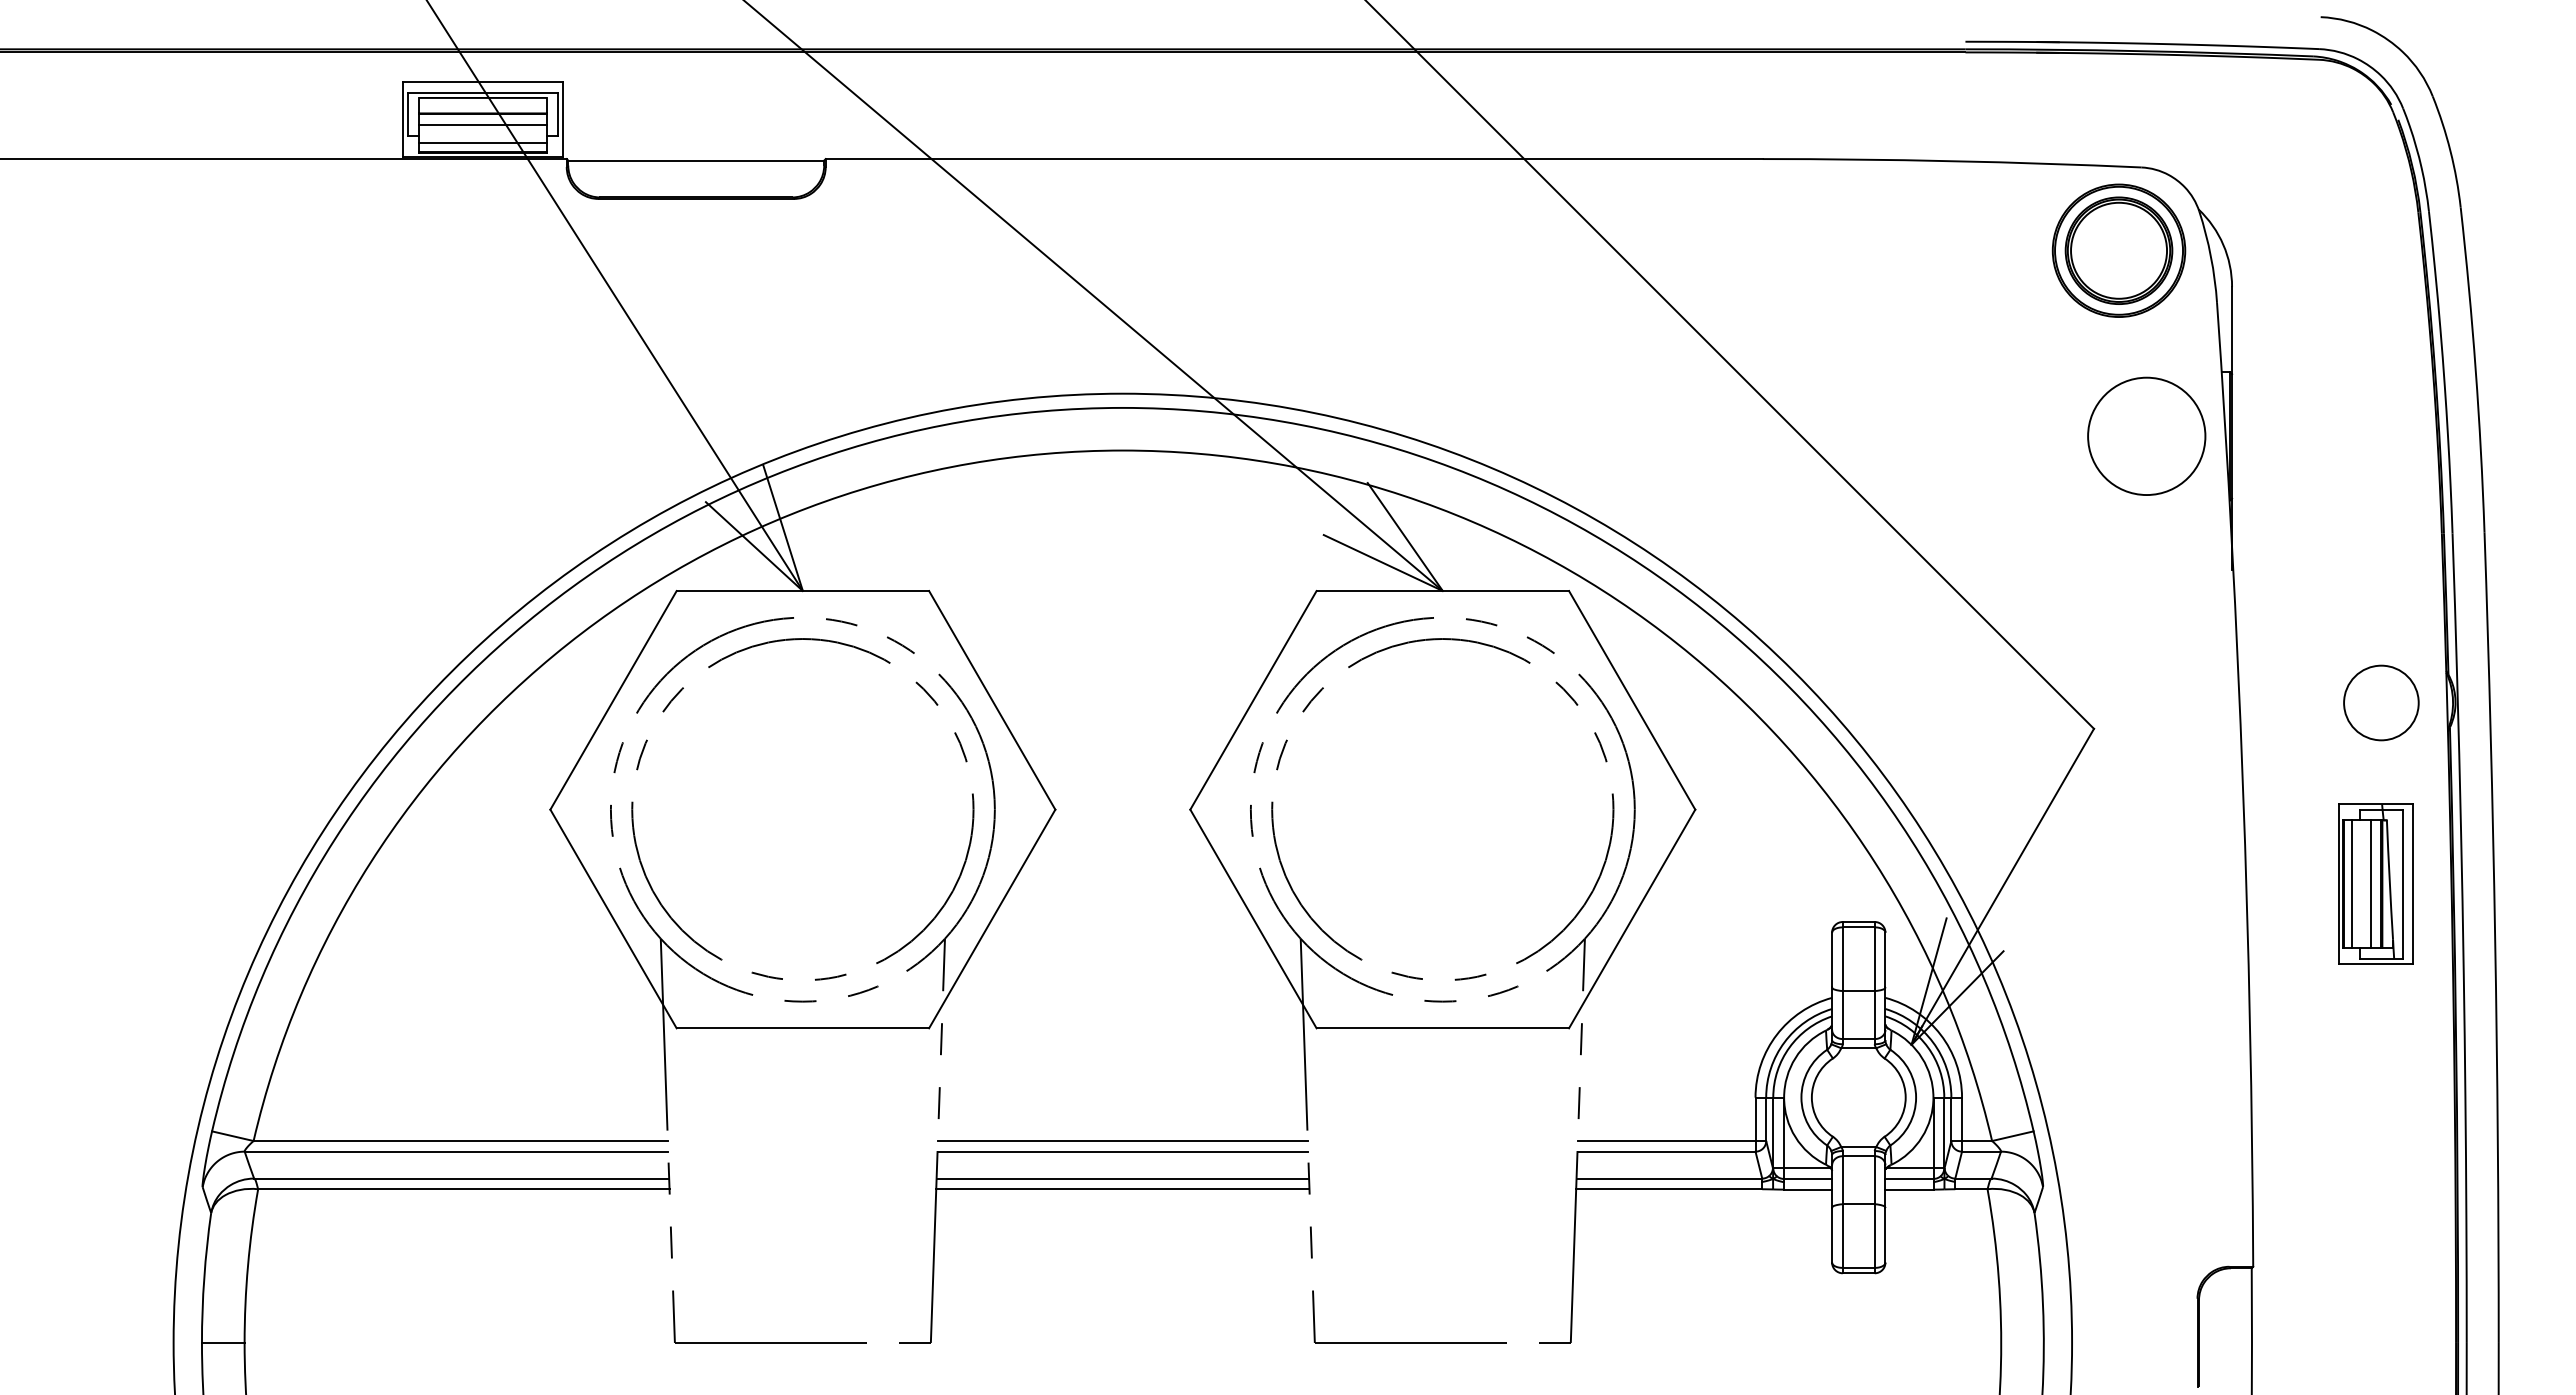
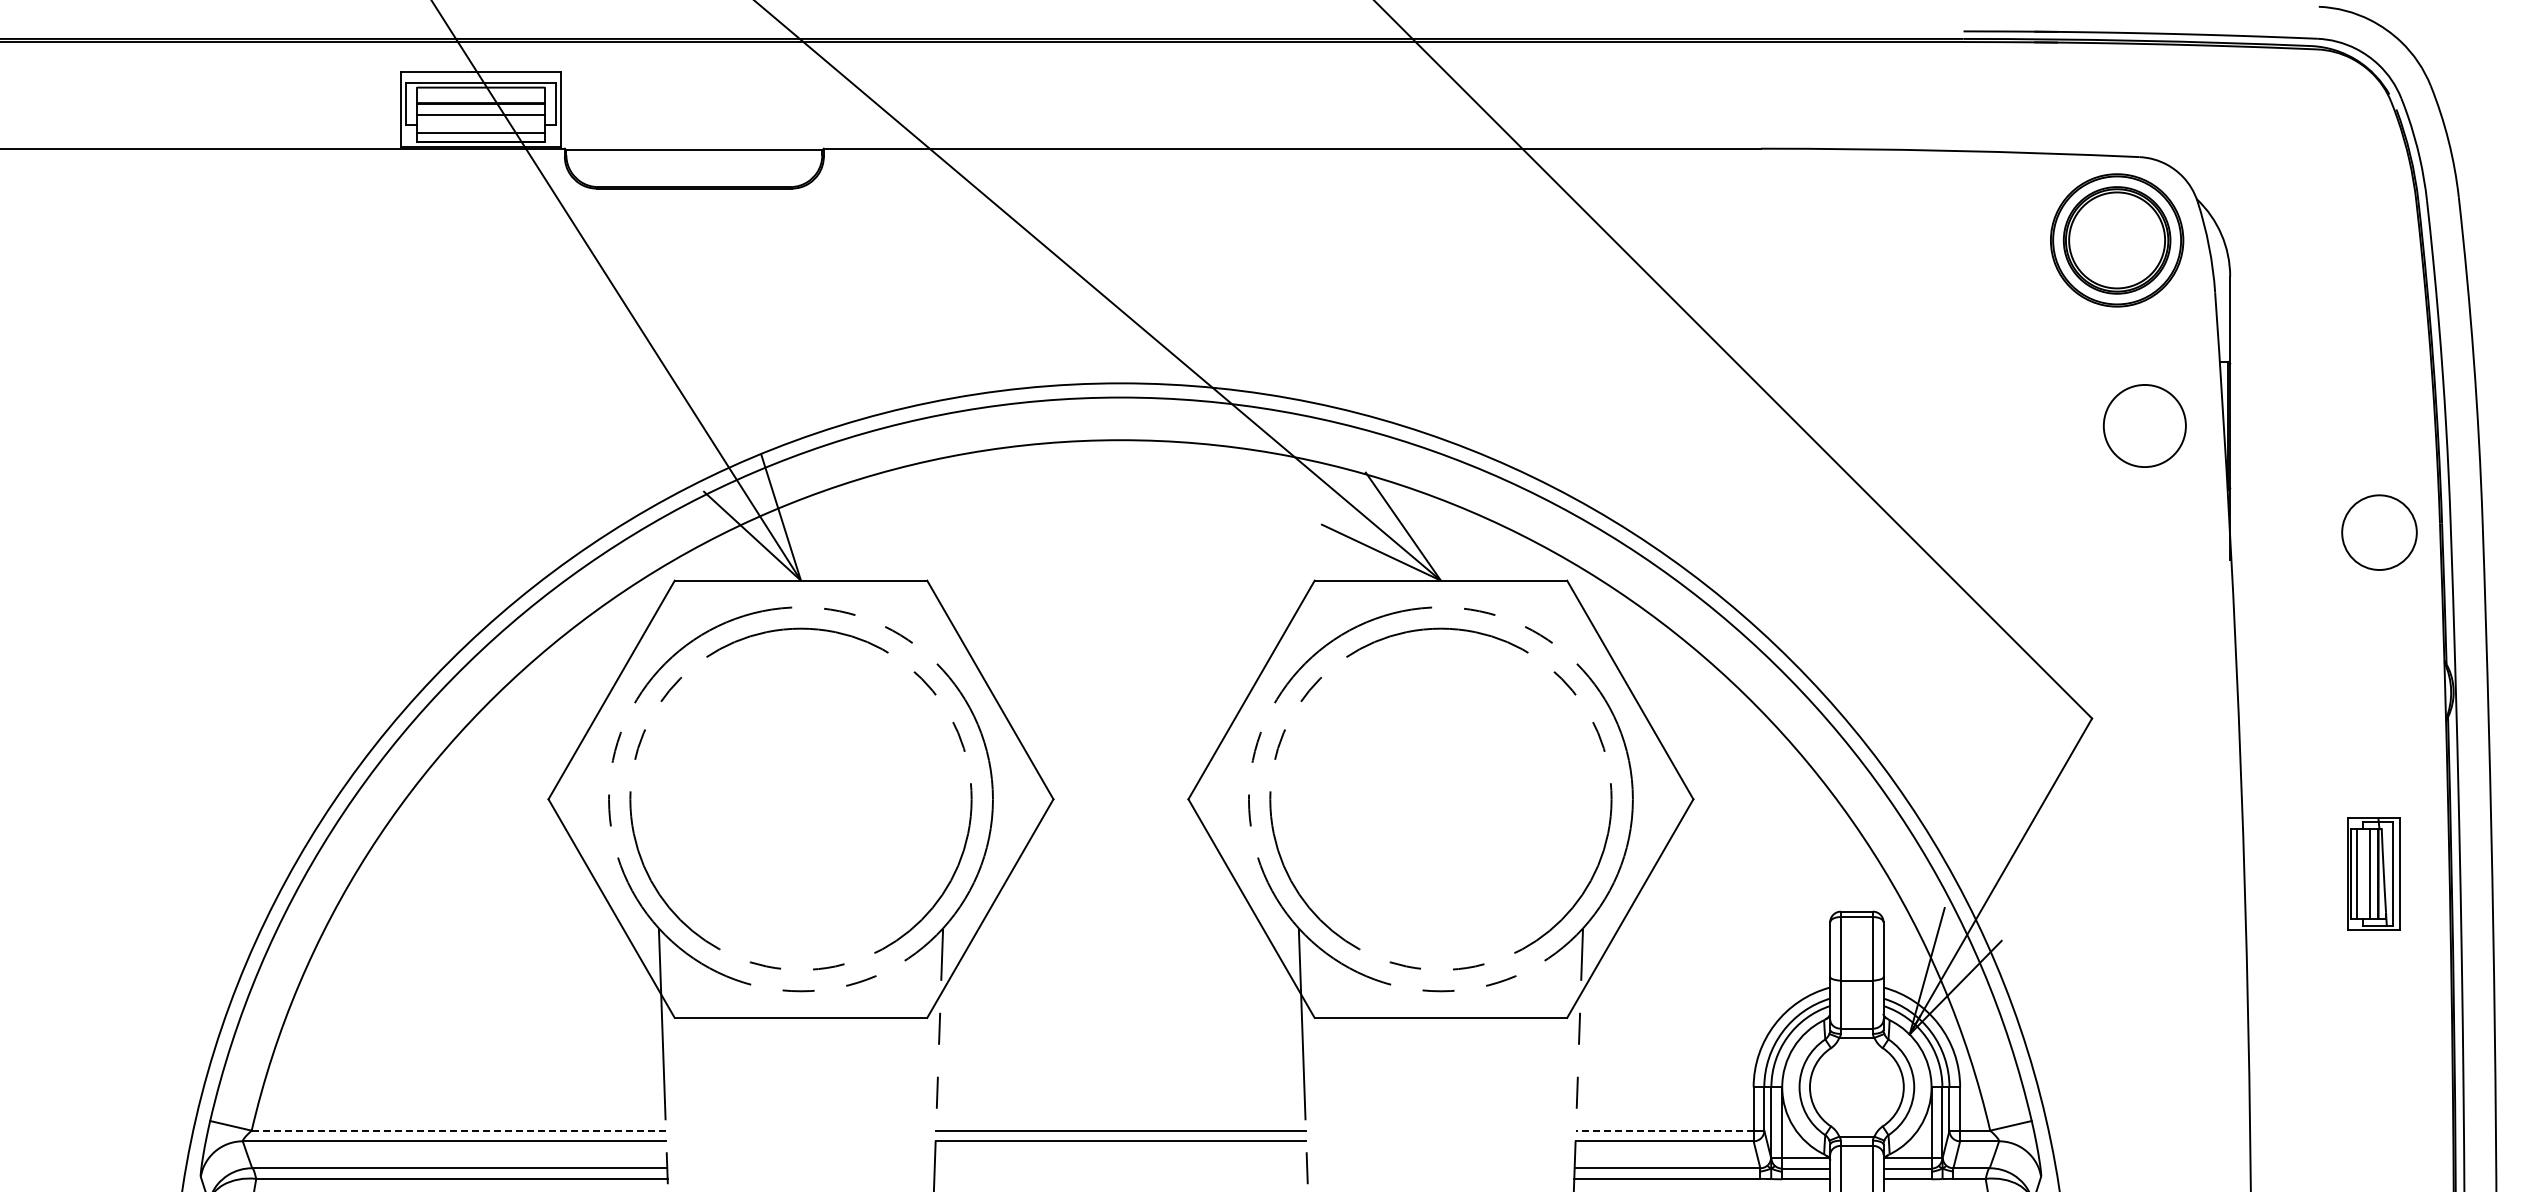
circle: (2146, 436) -> (2144, 426), size x0.7
circle: (2381, 702) -> (2379, 532), moved
part: (2375, 883) -> (2373, 873), size x0.7
line: (460, 1141) -> (458, 1131), solid -> dashed
line: (1666, 1141) -> (1664, 1131), solid -> dashed
line: (1122, 1178) -> (1120, 1168), removed
line: (1122, 1189) -> (1120, 1179), removed

